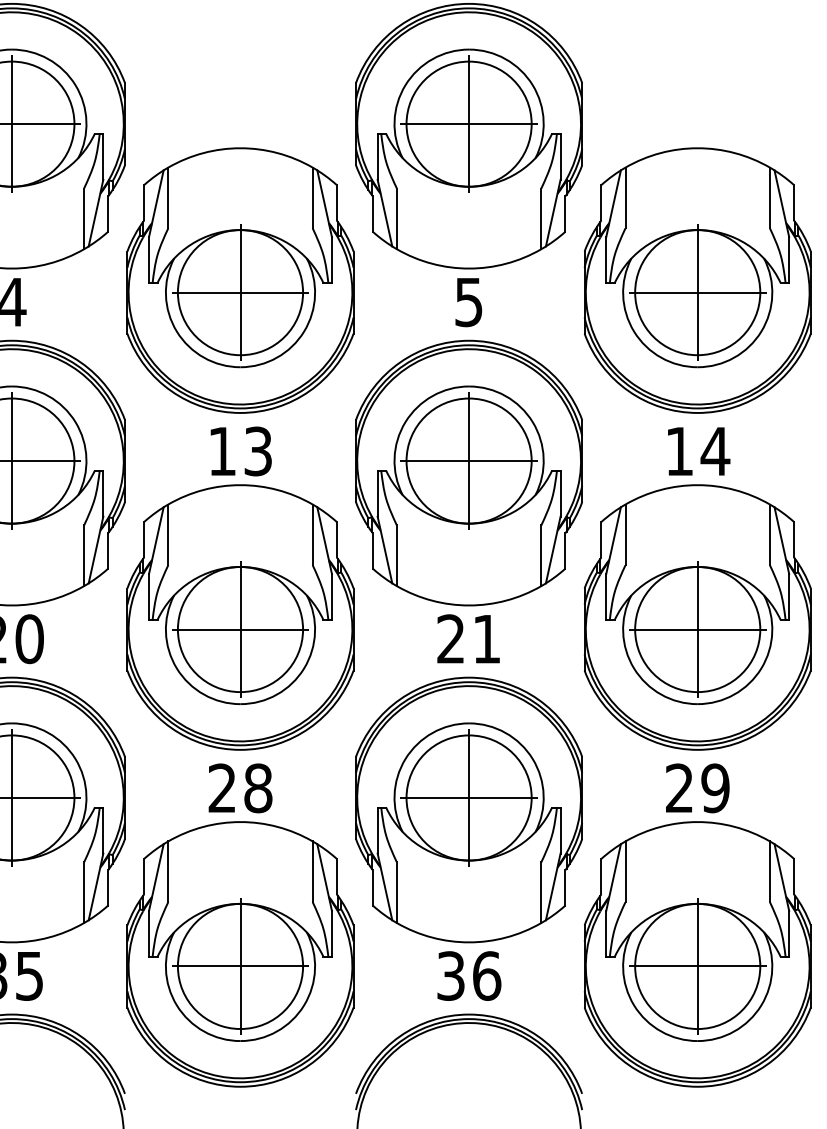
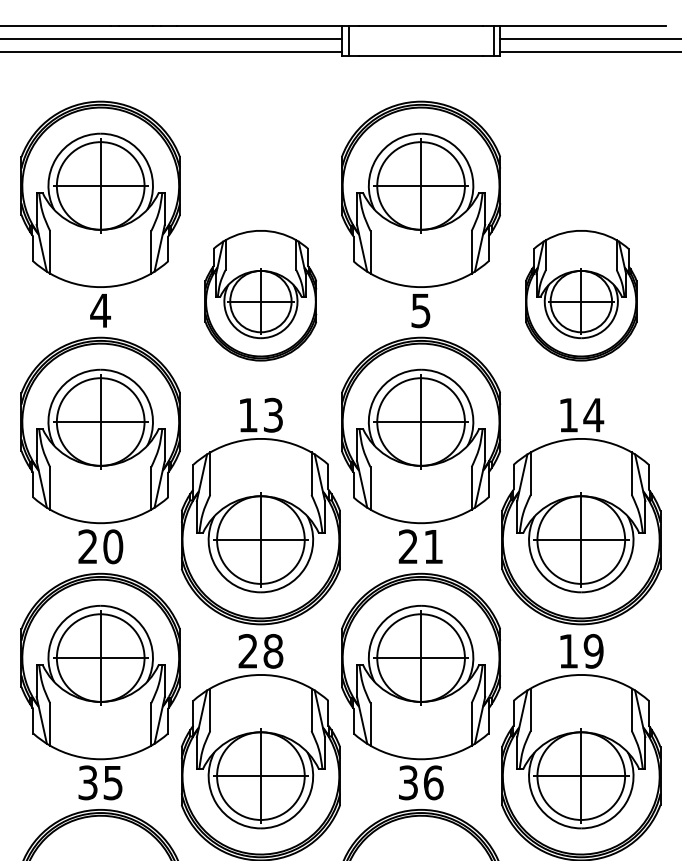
part: (239, 280) -> (260, 295), size x0.7
part: (698, 280) -> (581, 295), size x0.7
text: (679, 788) -> (568, 651), 29 -> 19

